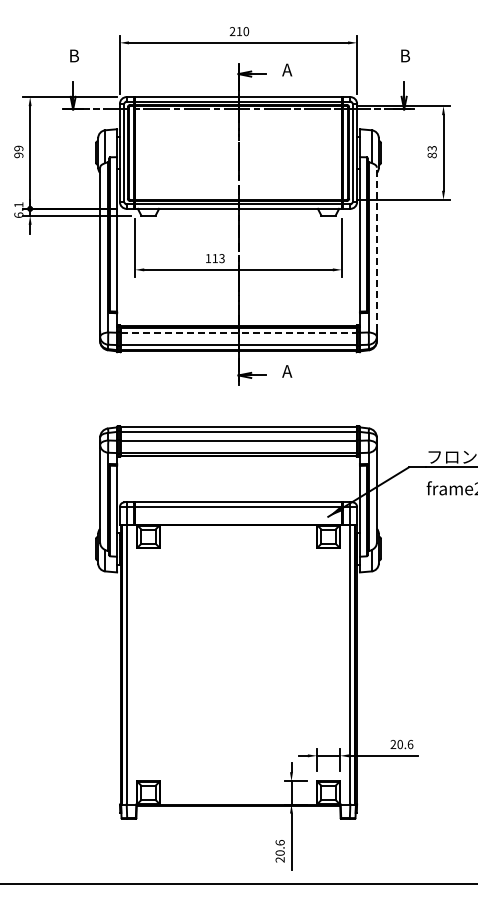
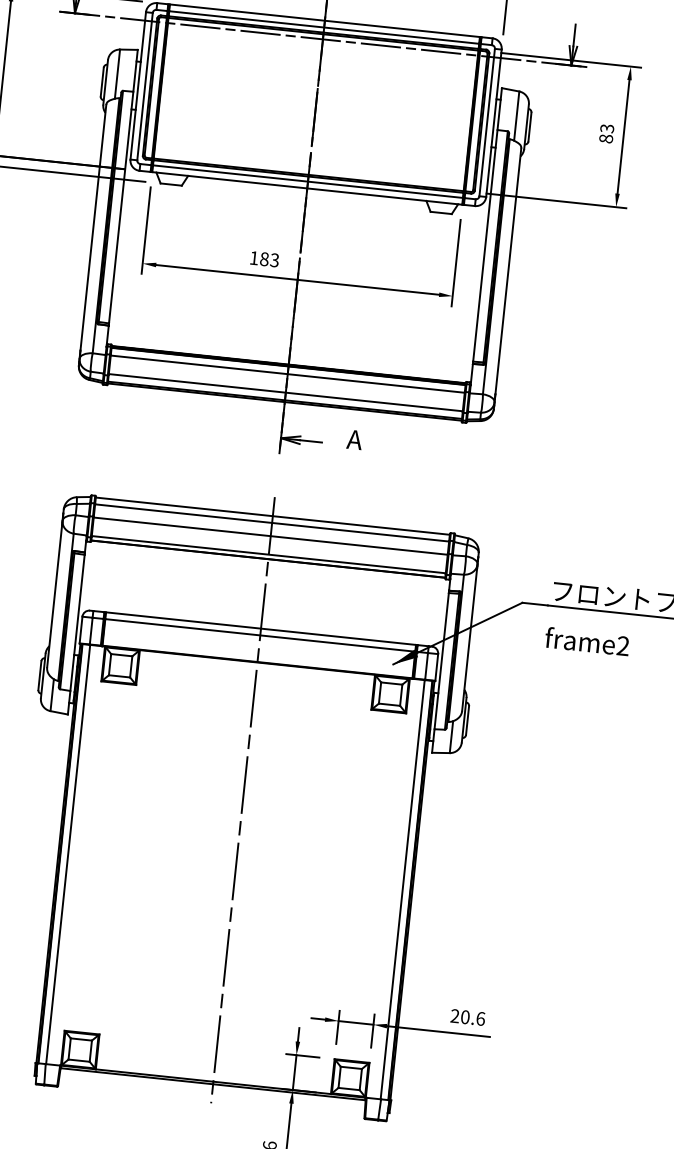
line: (376, 249) -> (507, 271), dashed -> solid
text: (214, 258) -> (263, 259), 113 -> 183
line: (239, 332) -> (289, 373), dashed -> solid
line: (238, 616) -> (243, 799), added

